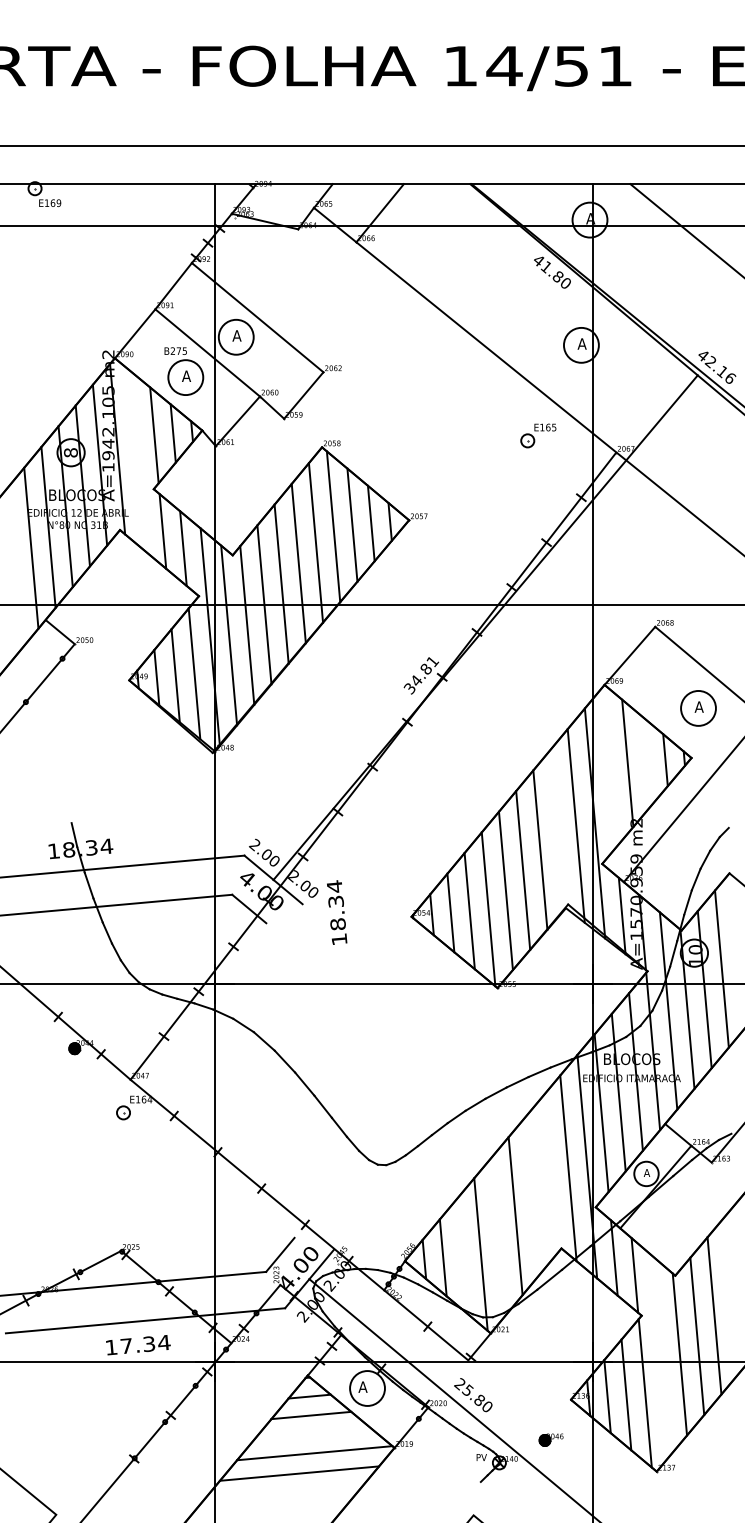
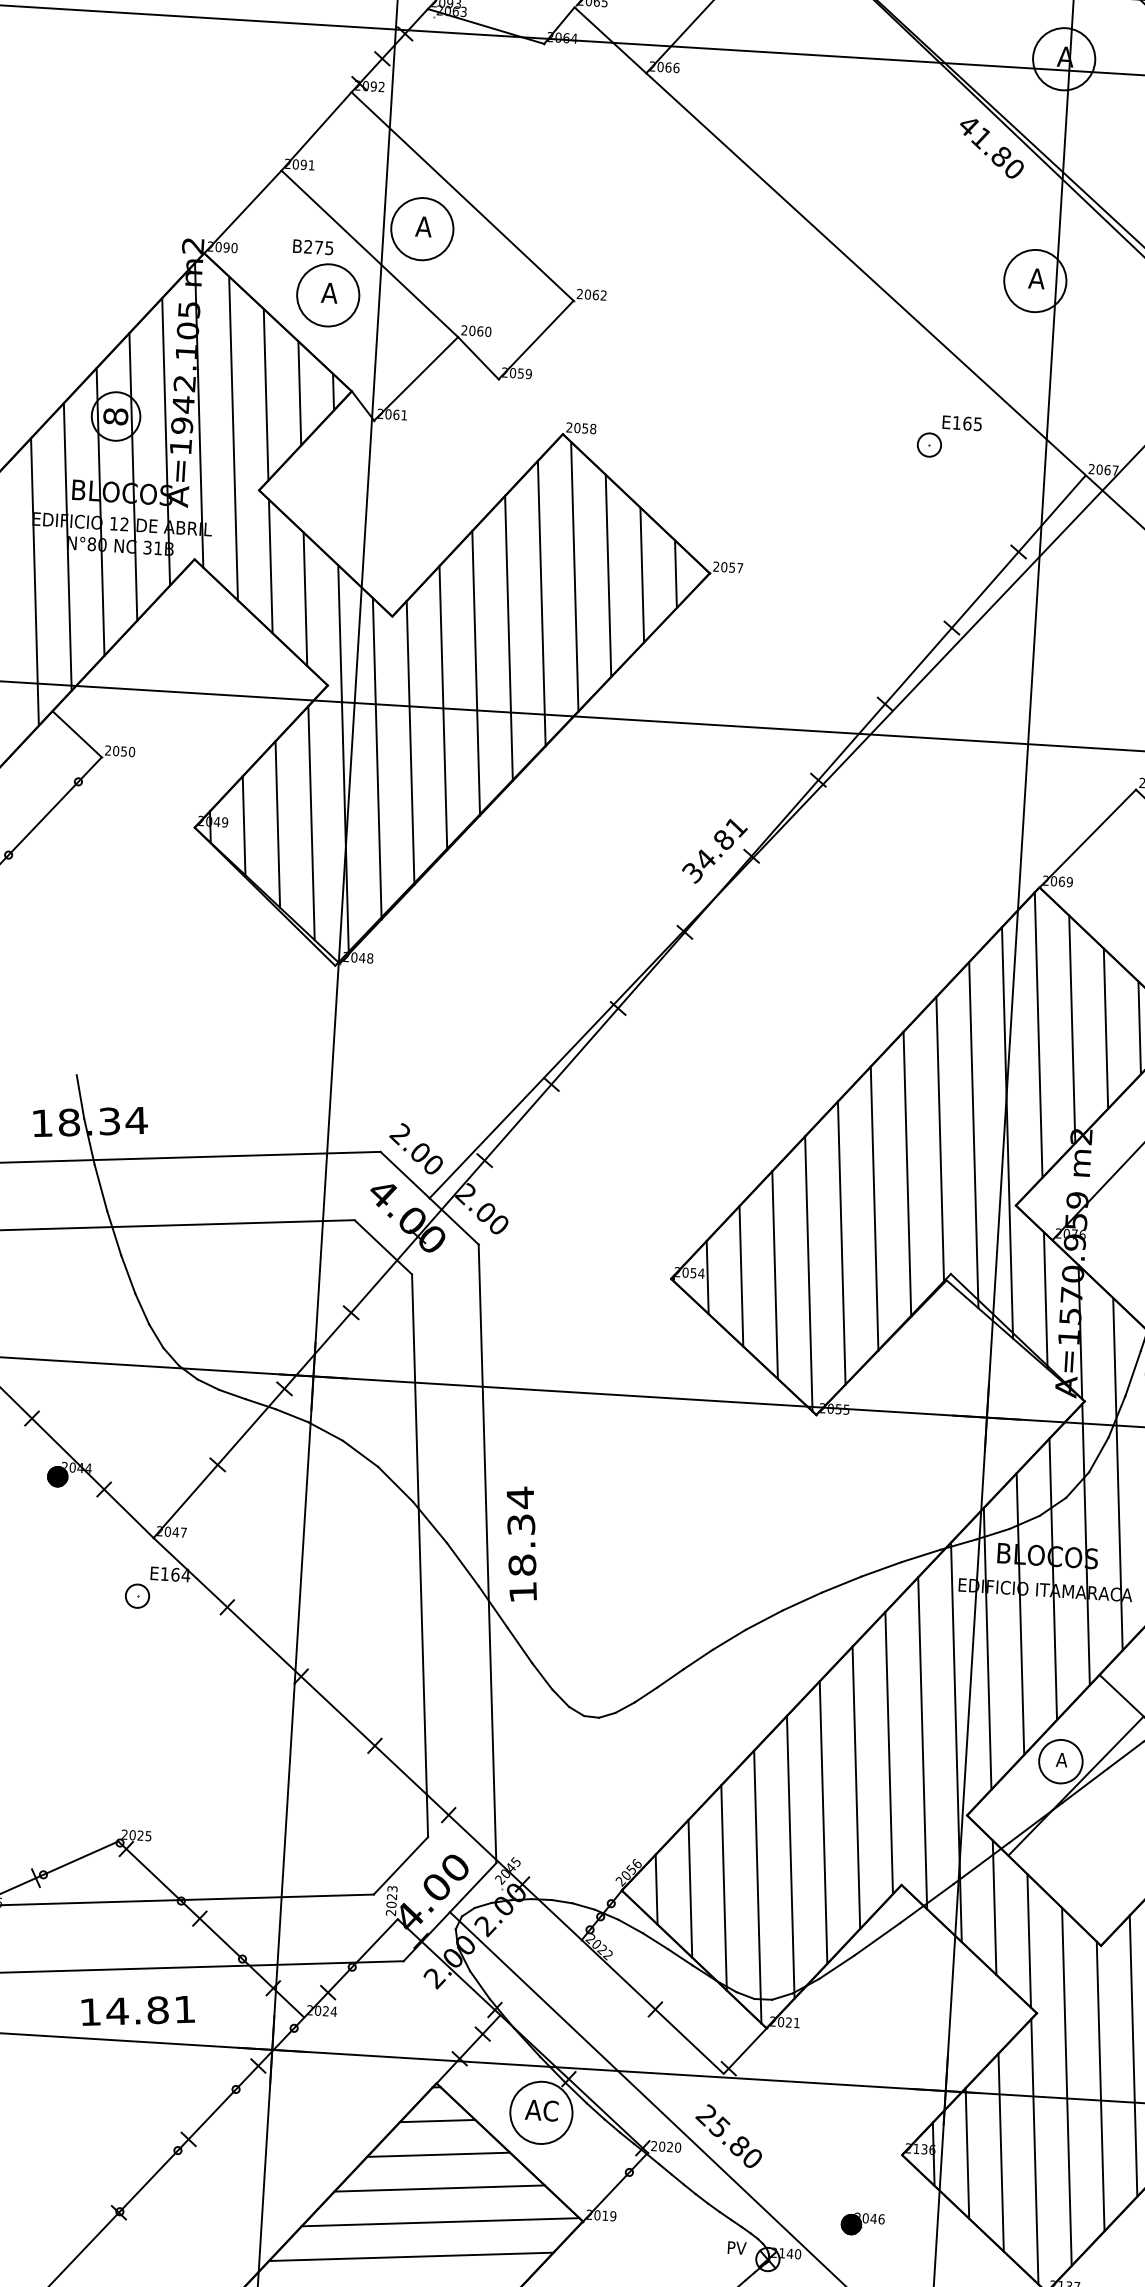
line: (137, 460) -> (233, 437), added
line: (646, 761) -> (1105, 1028), added
line: (609, 767) -> (1039, 1034), added
line: (557, 829) -> (940, 1139), added
text: (337, 912) -> (522, 1544), moved
line: (317, 1077) -> (486, 1554), added
line: (280, 1080) -> (420, 1555), added
line: (549, 1174) -> (888, 1752), added
line: (532, 1195) -> (855, 1787), added
line: (498, 1236) -> (790, 1856), added
line: (462, 1255) -> (724, 1886), added
text: (145, 1344) -> (151, 2010), 17.34 -> 14.81
line: (660, 1355) -> (1066, 2086), added
text: (372, 1386) -> (550, 2109), A -> AC
line: (312, 1434) -> (438, 2188), added

